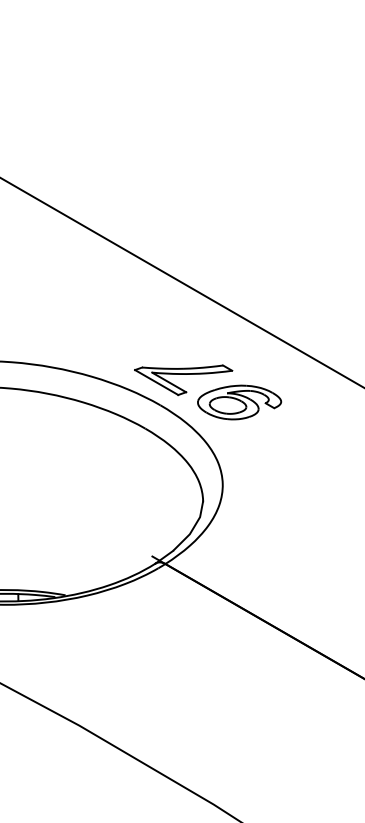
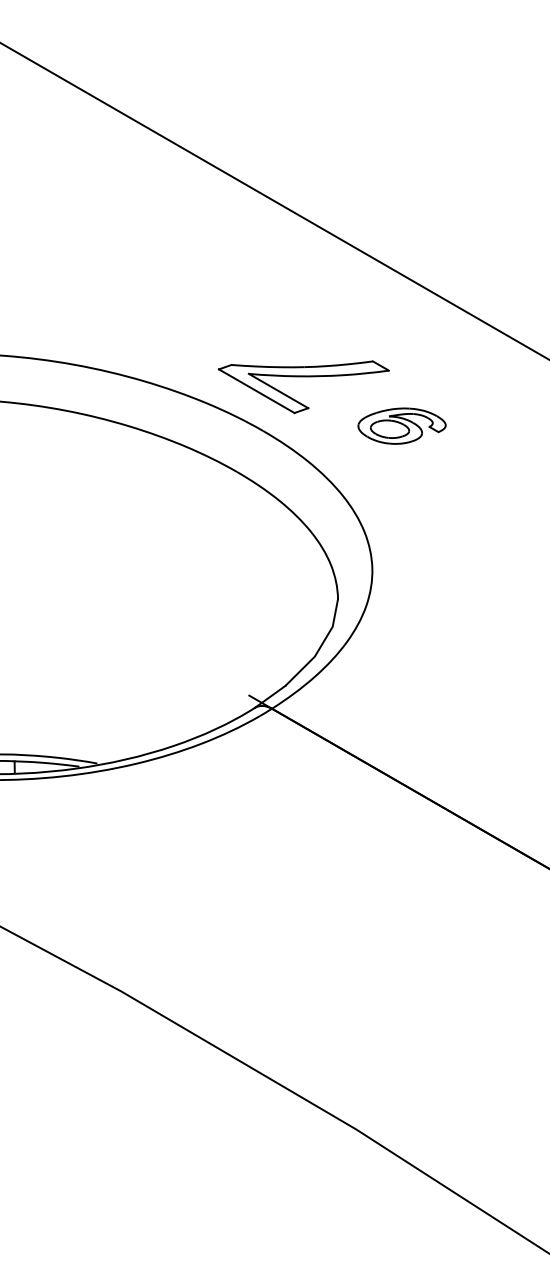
part: (239, 402) -> (401, 426), size x0.6

